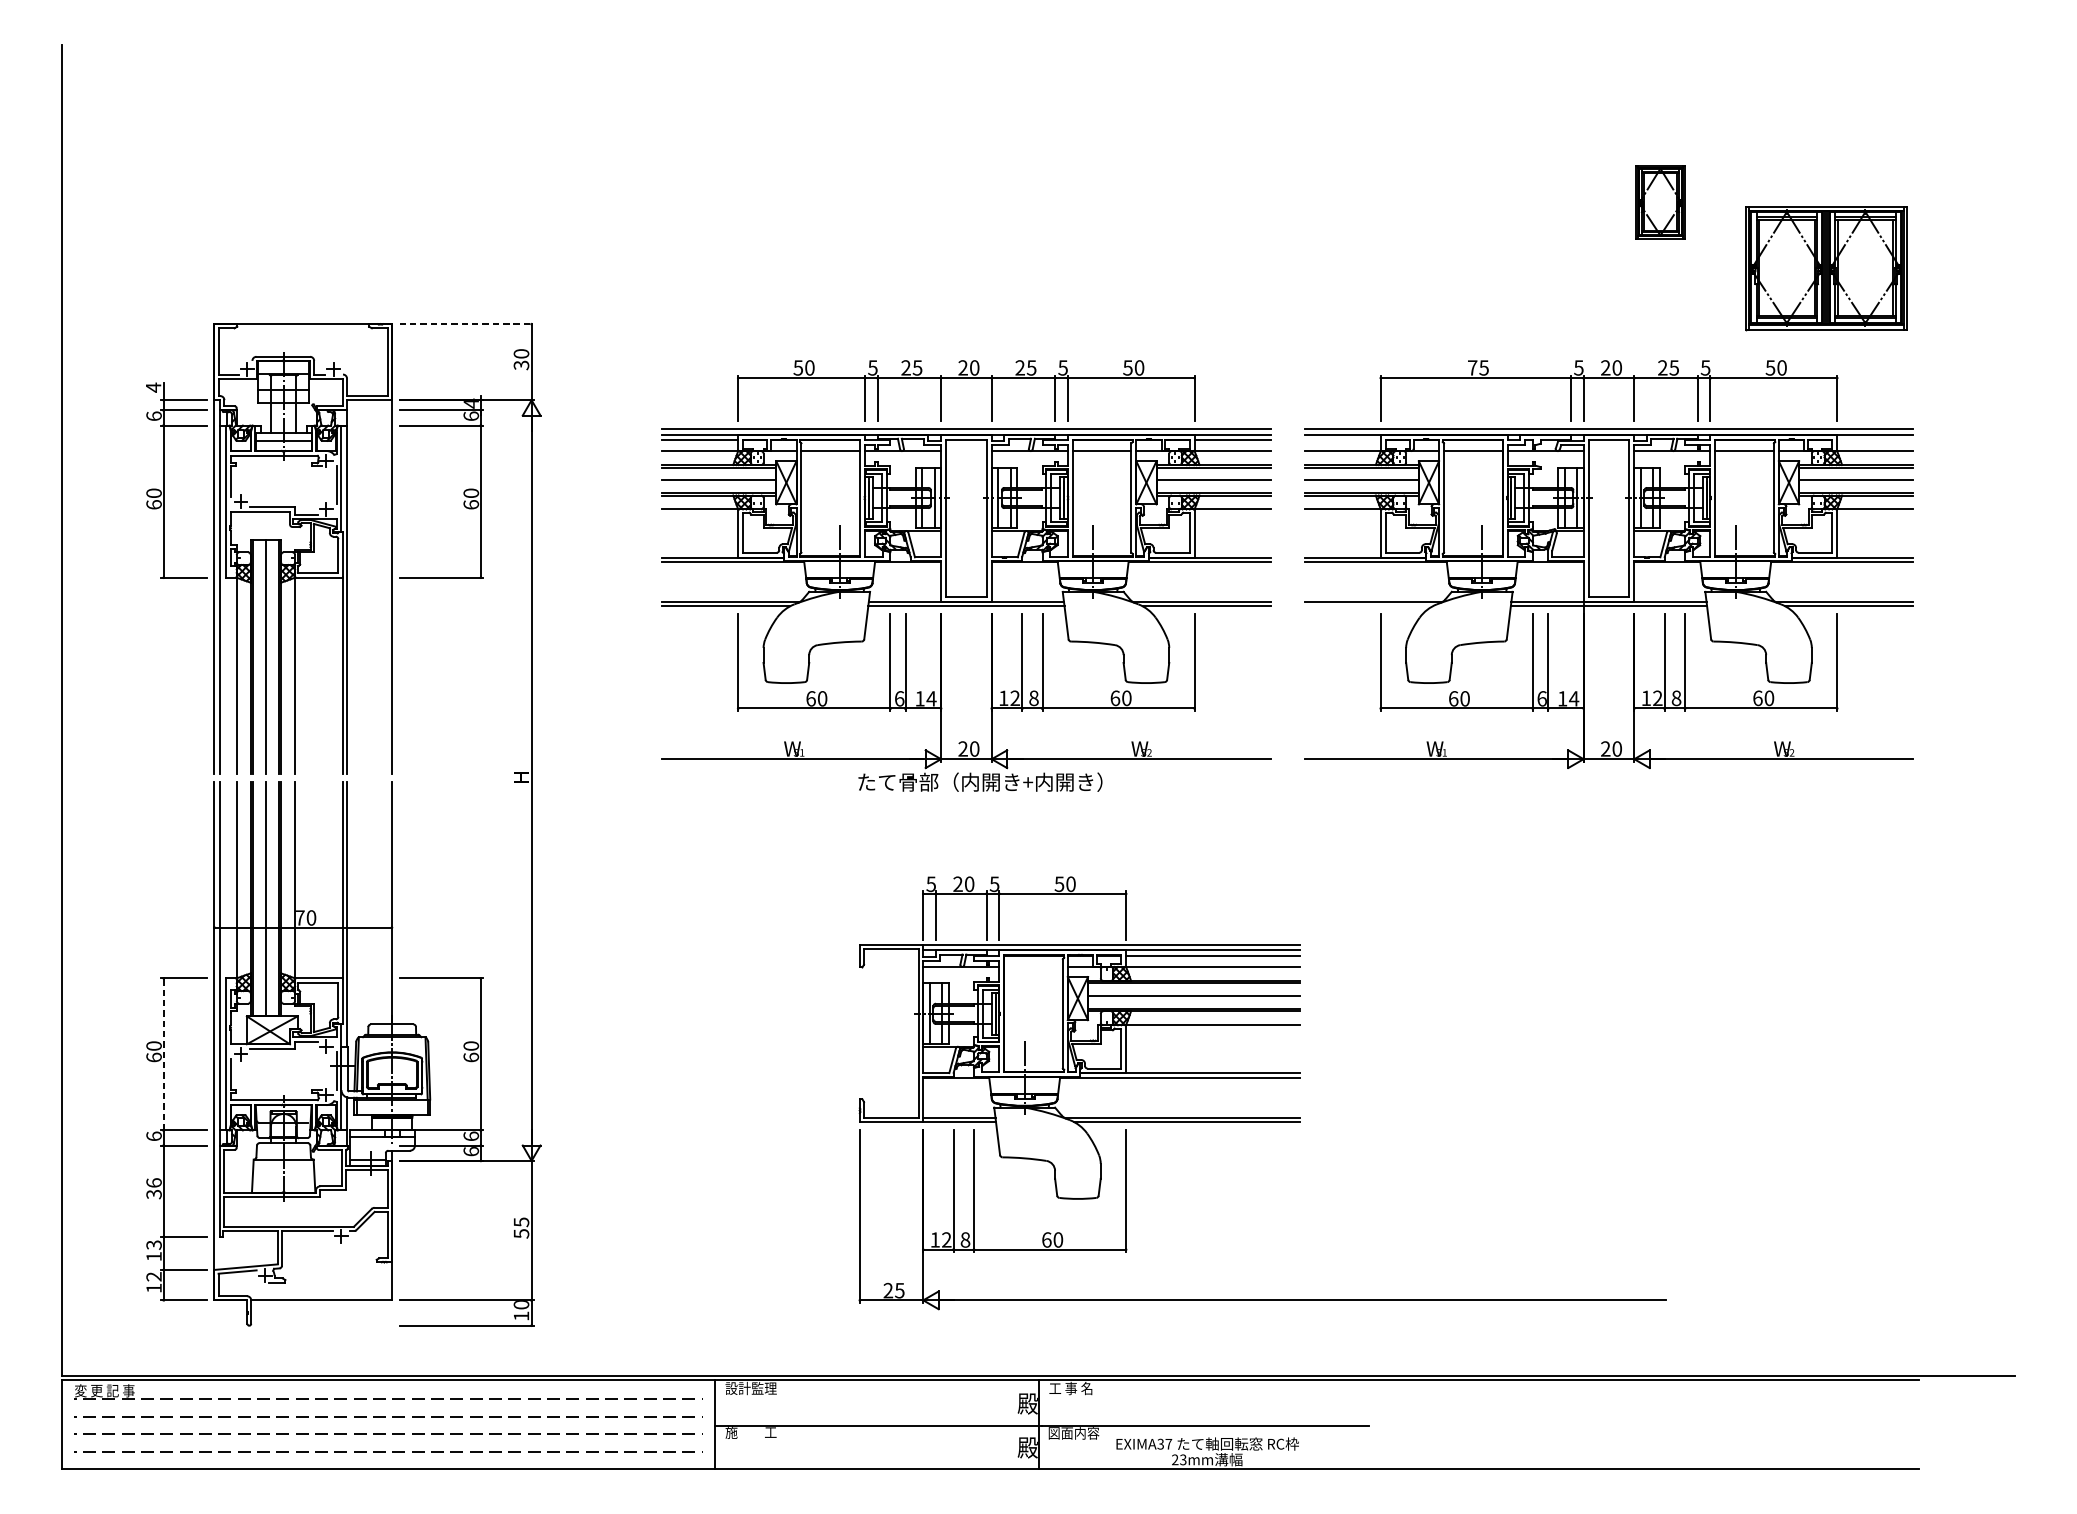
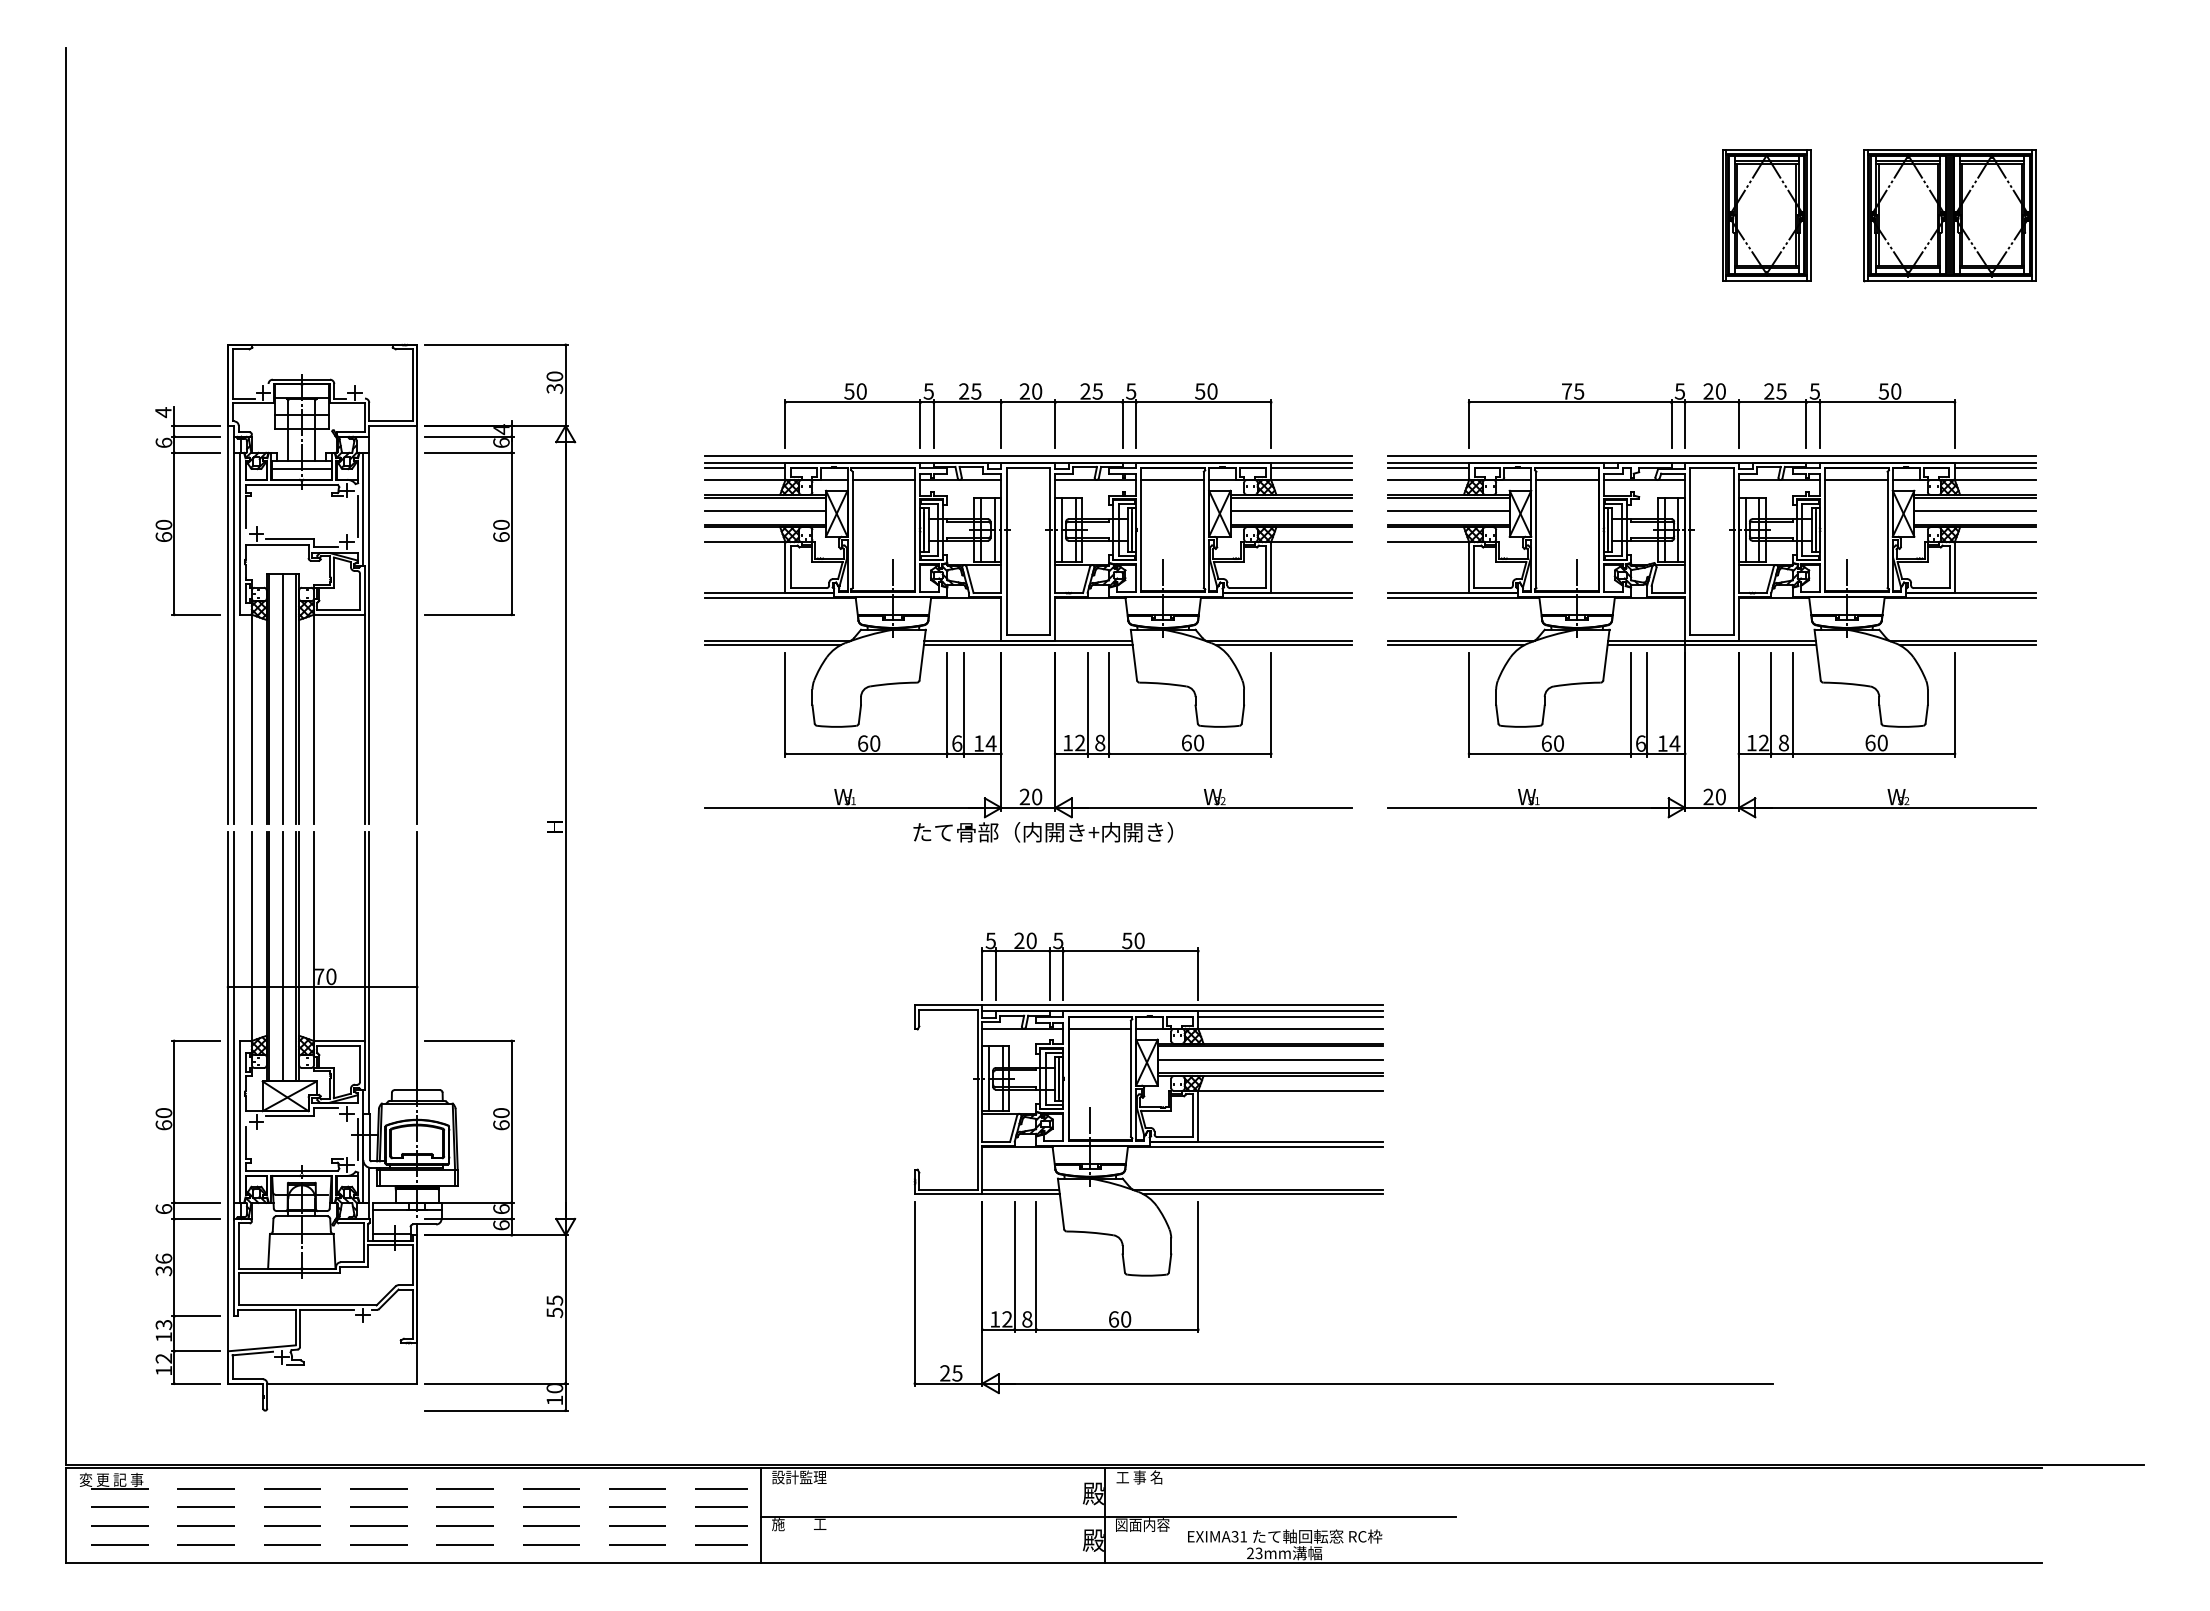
part: (1660, 202) -> (1766, 215), size x1.67
part: (1825, 268) -> (1949, 215), moved
line: (466, 323) -> (496, 344), dashed -> solid
line: (1342, 440) -> (1428, 468), added
line: (1874, 440) -> (1994, 468), added
line: (1368, 606) -> (1456, 645), added
line: (1033, 966) -> (1099, 1028), added
line: (164, 1053) -> (174, 1121), dashed -> solid
text: (1168, 1443) -> (1243, 1536), EXIMA37 -> EXIMA31

